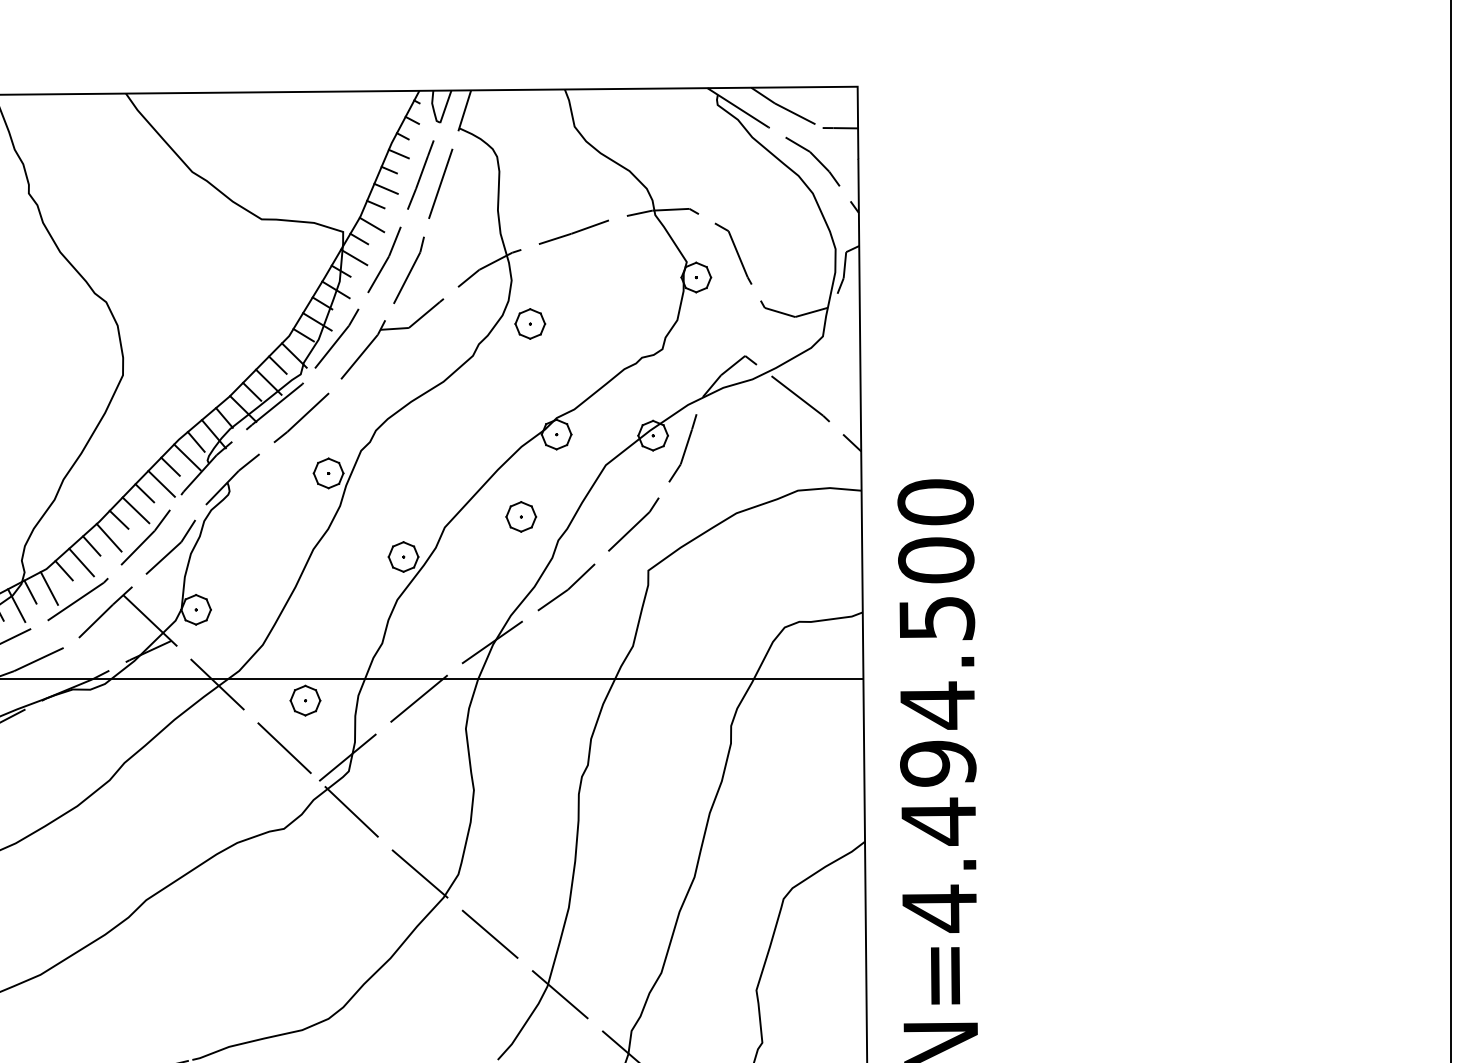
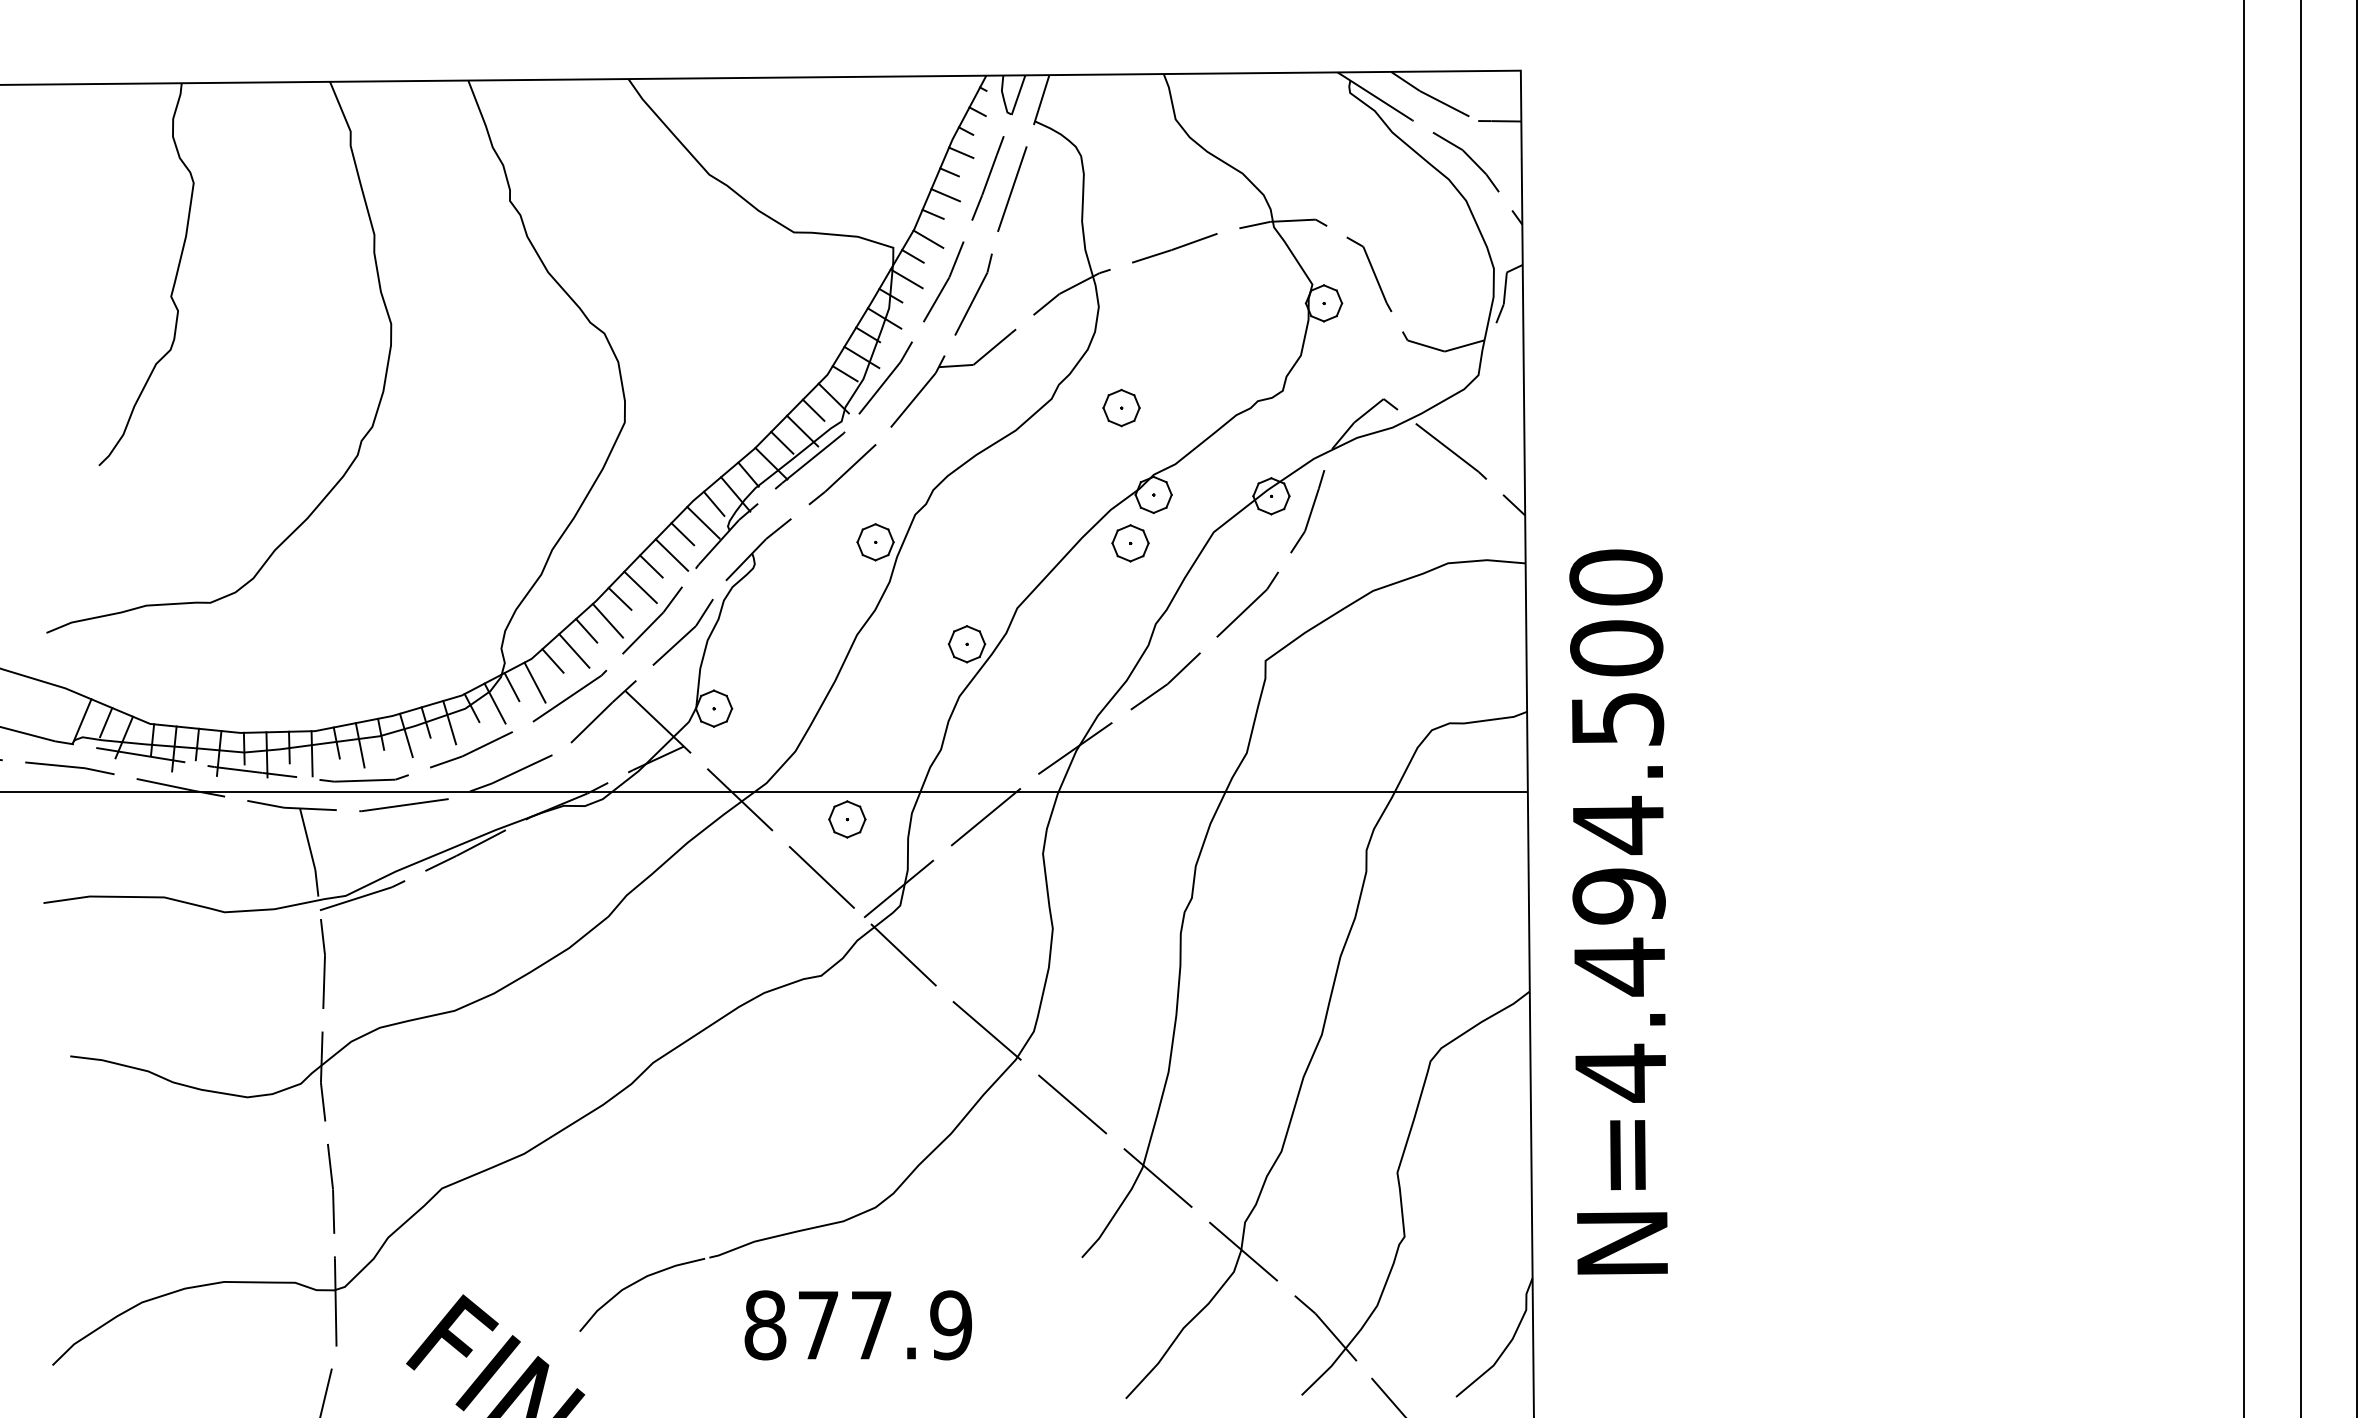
part: (530, 323) -> (1121, 407), moved
part: (521, 517) -> (1130, 543), moved

